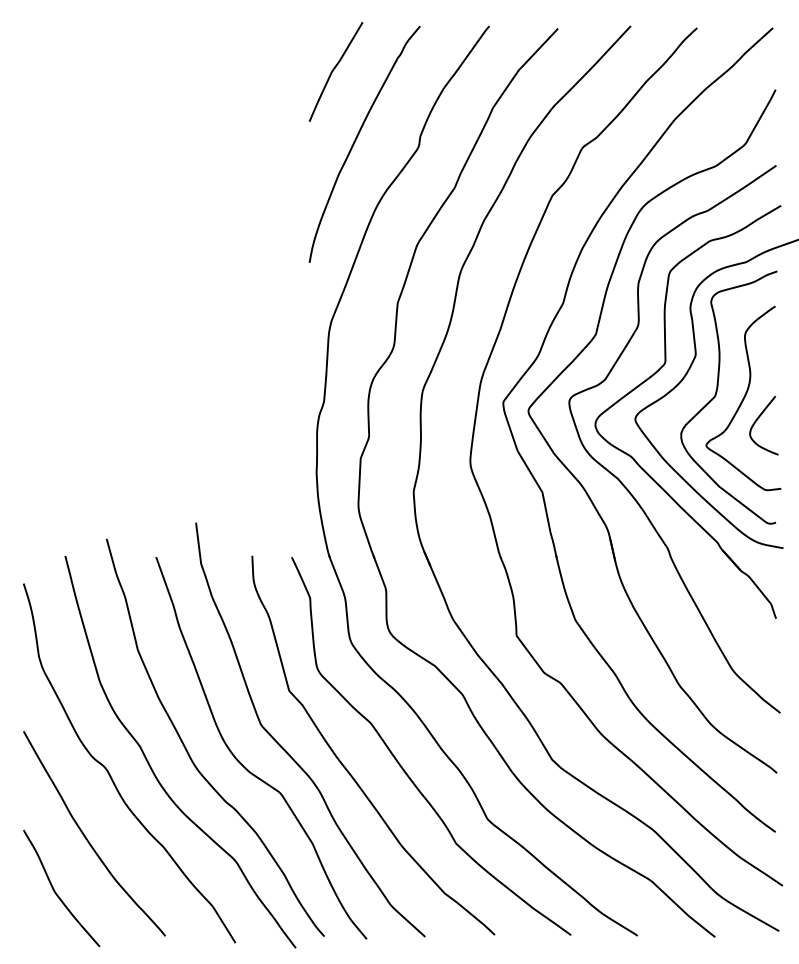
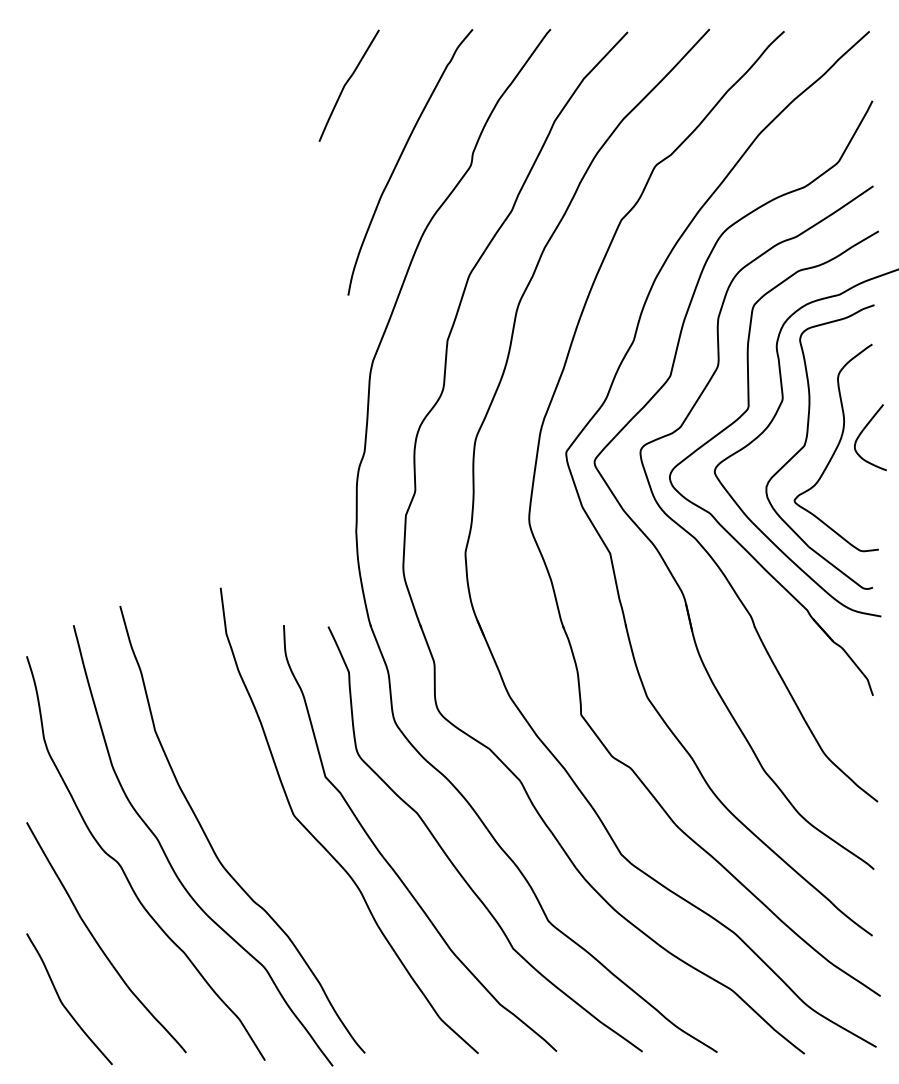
curve: (334, 69) -> (347, 83), moved
curve: (757, 420) -> (863, 431), moved
curve: (243, 765) -> (274, 860), removed

